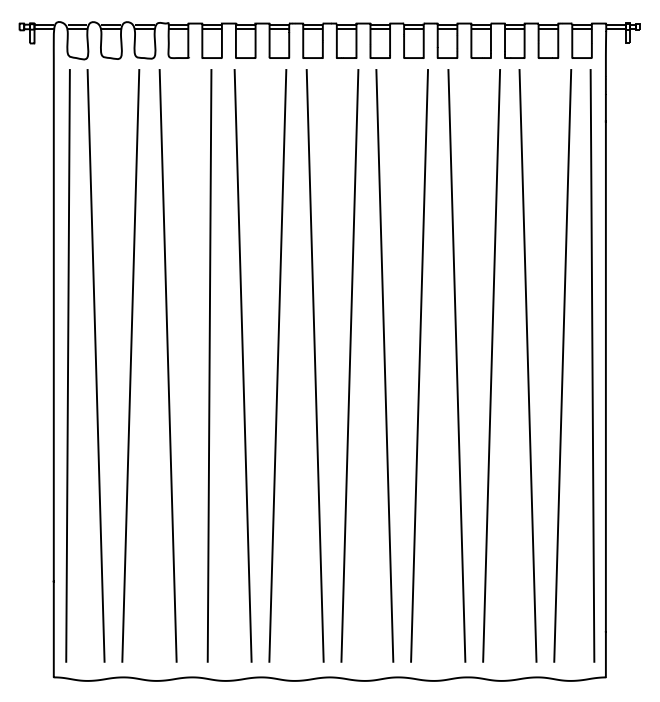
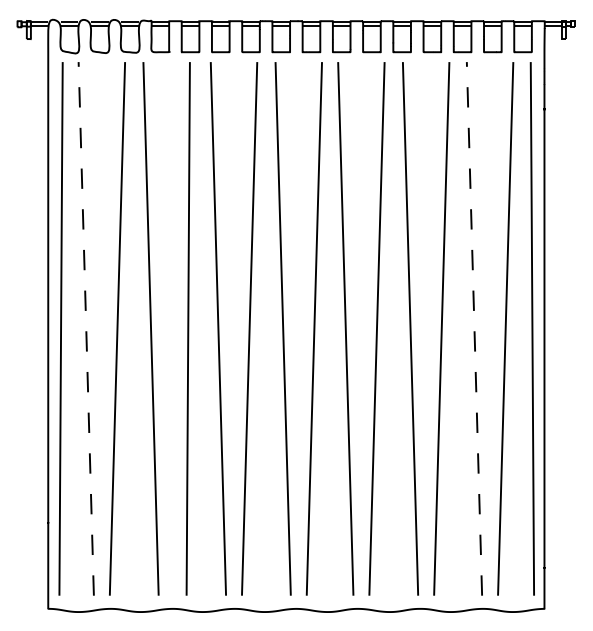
line: (96, 365) -> (86, 328), solid -> dashed
line: (528, 365) -> (474, 328), solid -> dashed

